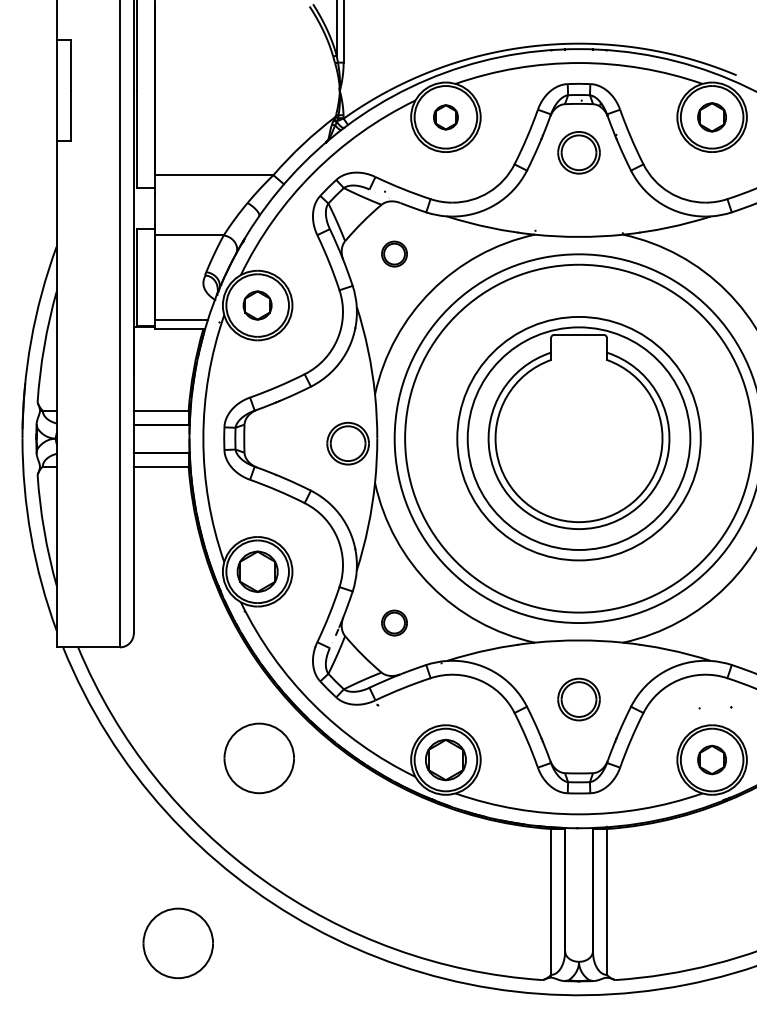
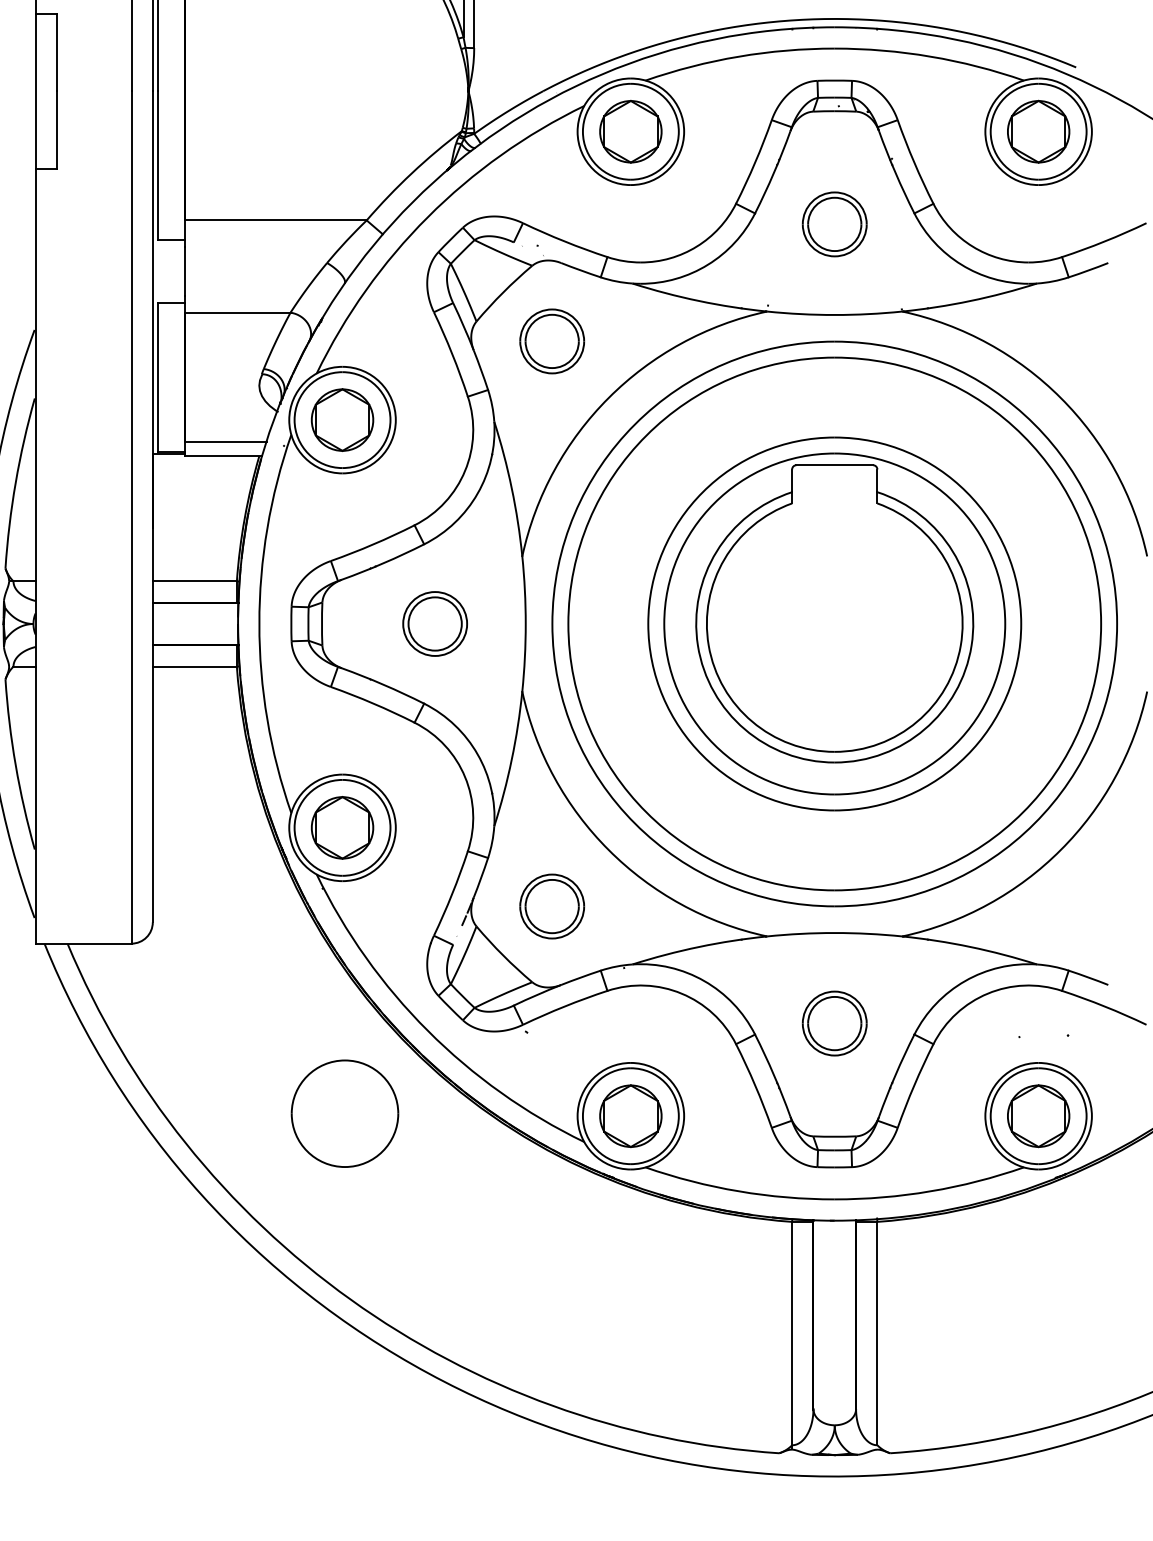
part: (445, 117) -> (630, 132), size x1.67
part: (711, 117) -> (1037, 132), size x1.43
part: (578, 152) -> (833, 223), moved
part: (394, 253) -> (552, 340), size x1.67
part: (257, 305) -> (342, 420), size x1.43
part: (347, 443) -> (434, 623), moved
part: (394, 622) -> (552, 905), size x1.67
part: (711, 759) -> (1037, 1115), size x1.43
part: (177, 943) -> (219, 1397), removed

